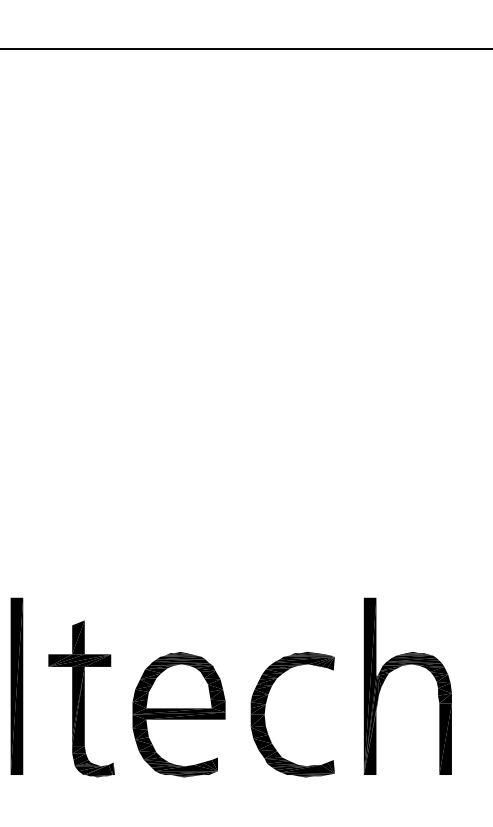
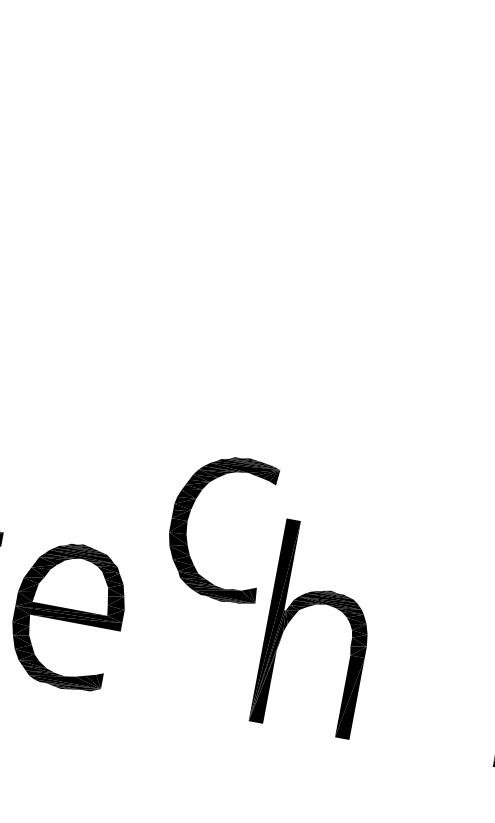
part: (399, 667) -> (312, 605), moved
part: (265, 709) -> (189, 515), moved

